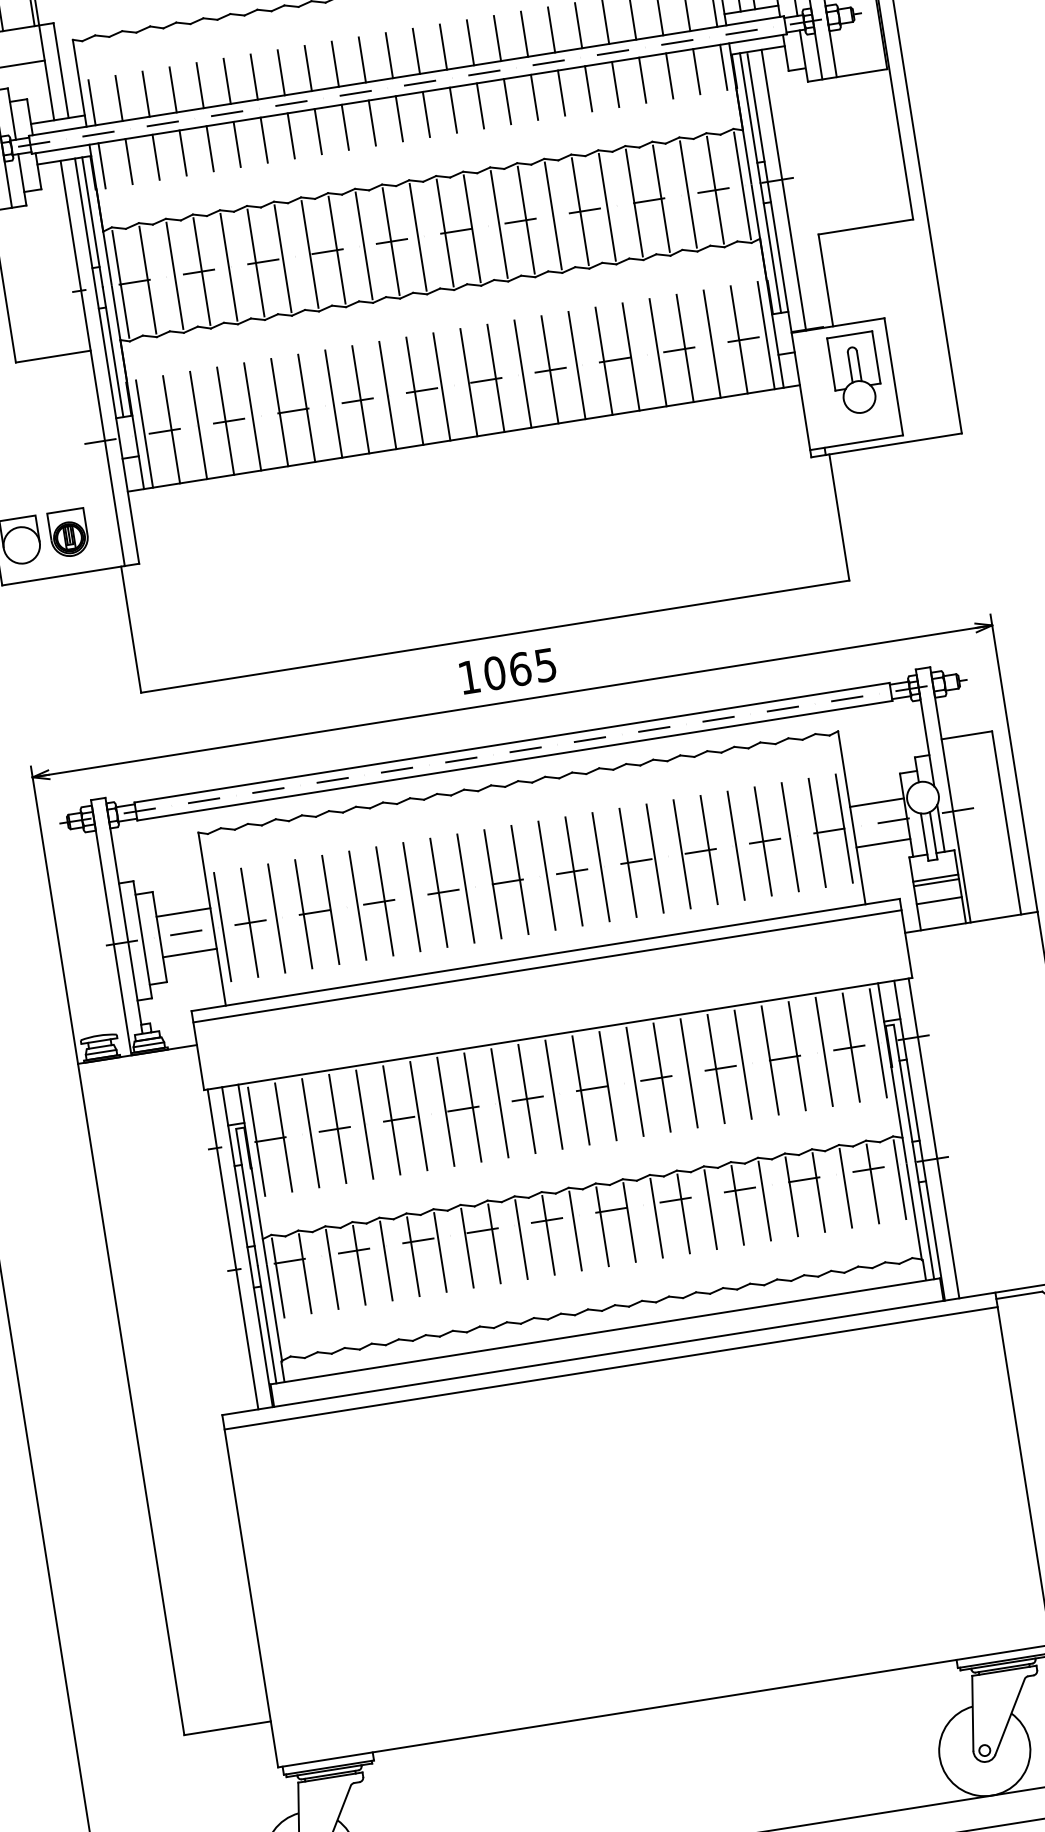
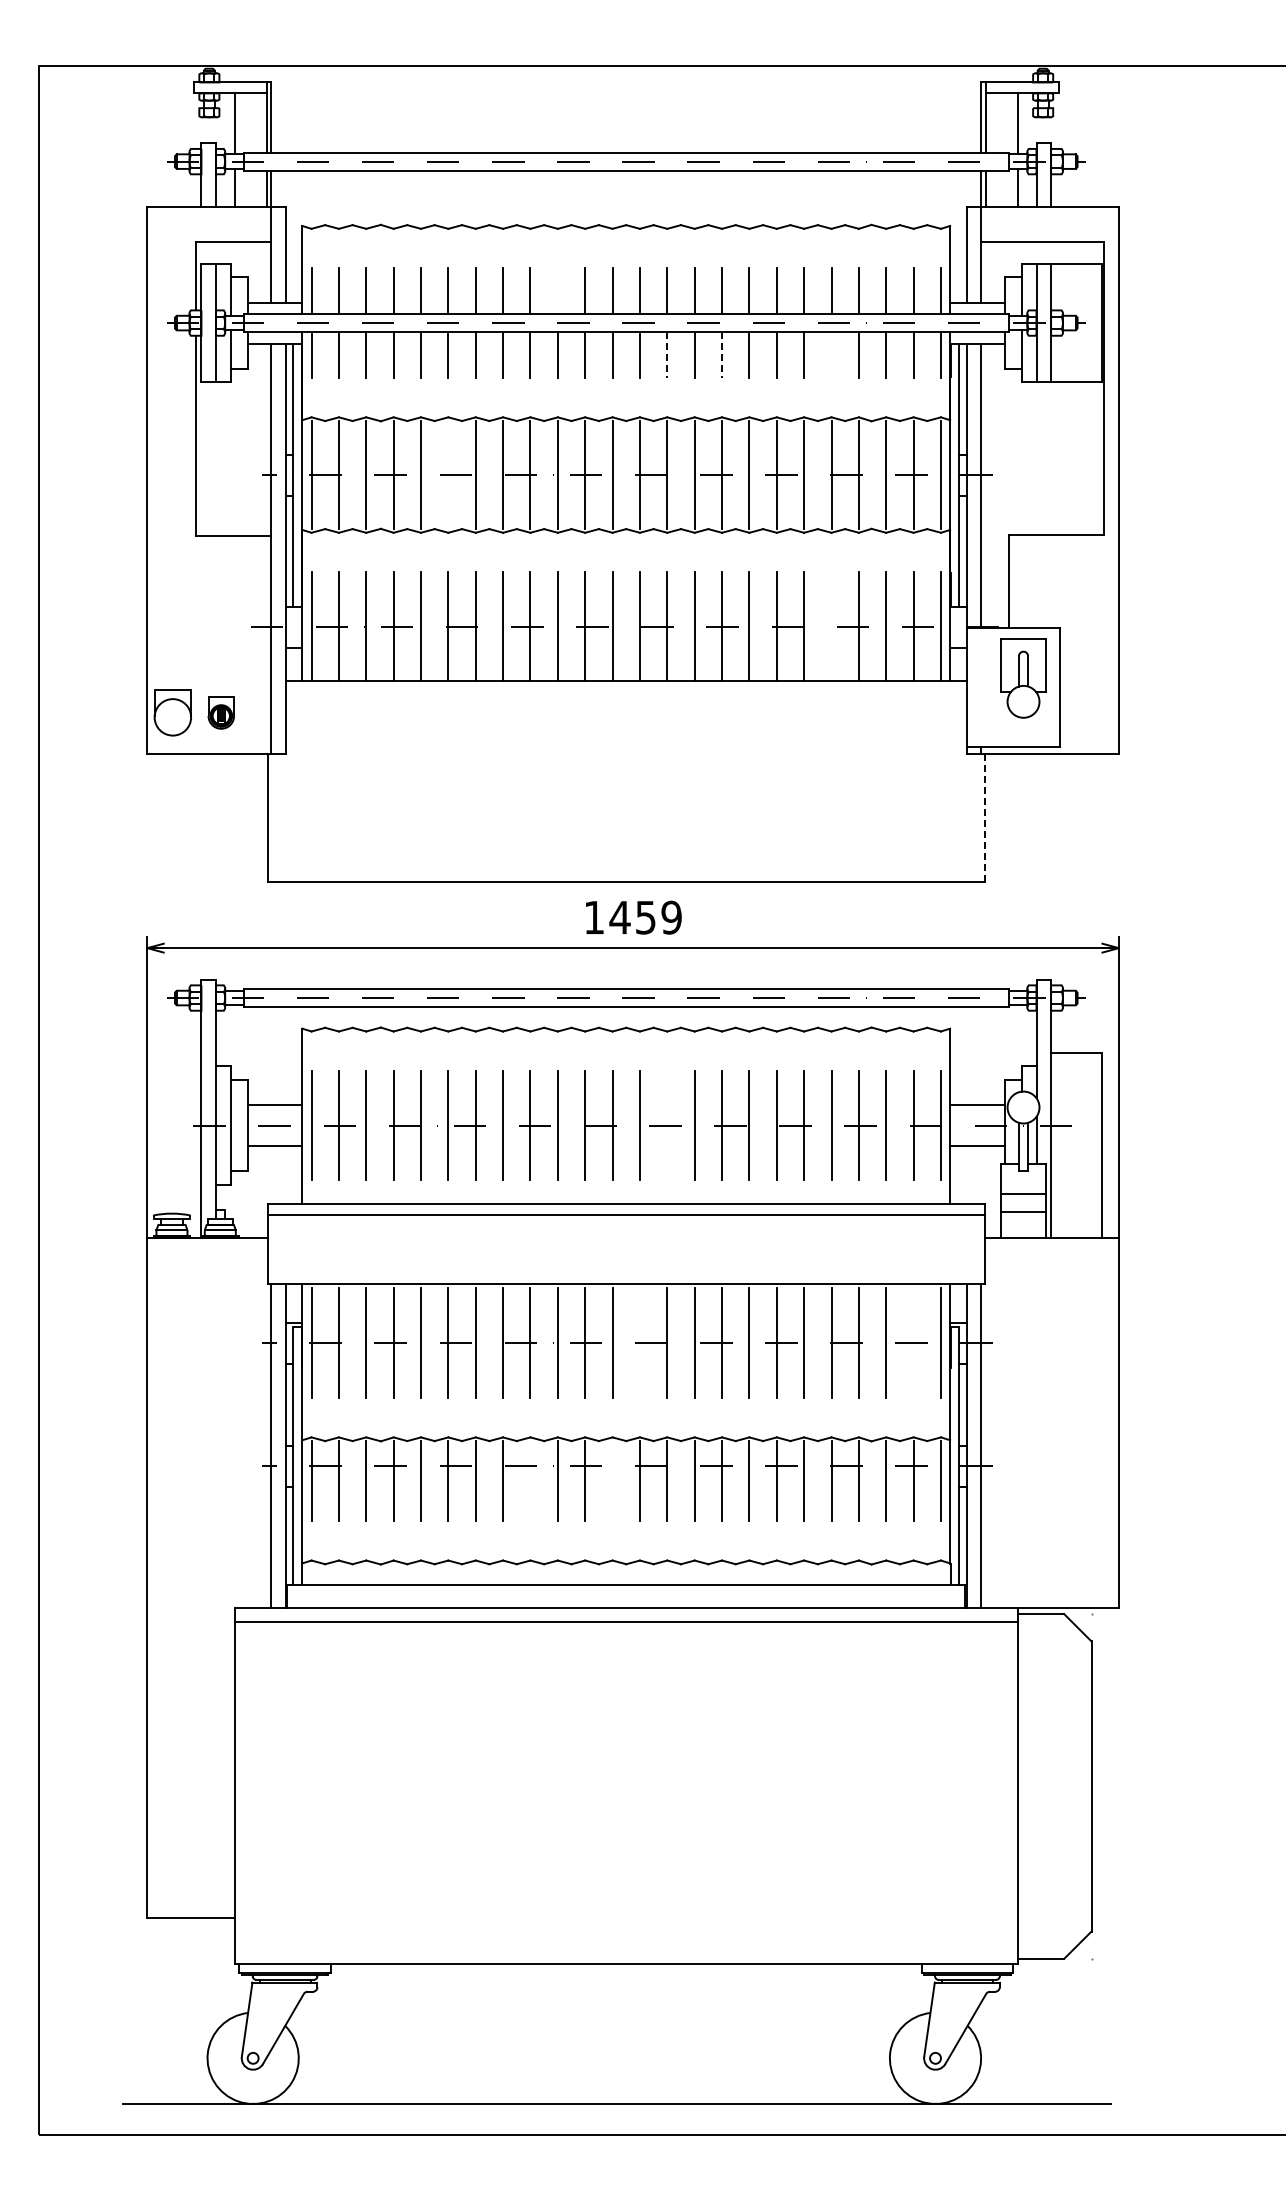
line: (334, 63) -> (557, 290), removed
line: (615, 83) -> (831, 354), removed
line: (508, 102) -> (722, 355), solid -> dashed
line: (453, 110) -> (667, 355), solid -> dashed
line: (256, 263) -> (448, 475), removed
line: (658, 352) -> (831, 626), removed
line: (839, 517) -> (984, 817), solid -> dashed
part: (69, 533) -> (221, 712), size x0.7
text: (519, 669) -> (645, 917), 1065 -> 1459
line: (574, 871) -> (667, 1125), removed
line: (935, 877) -> (1023, 1188), removed
line: (851, 1047) -> (913, 1342), removed
line: (580, 1089) -> (639, 1342), removed
line: (575, 1231) -> (612, 1481), removed
line: (494, 1244) -> (530, 1481), removed

